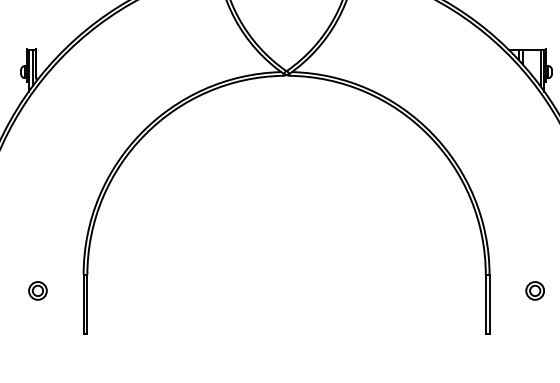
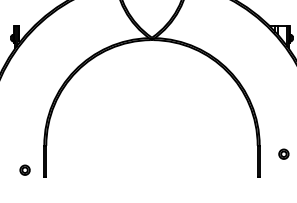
part: (36, 289) -> (24, 169), moved

